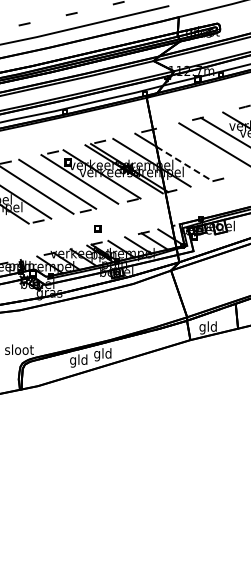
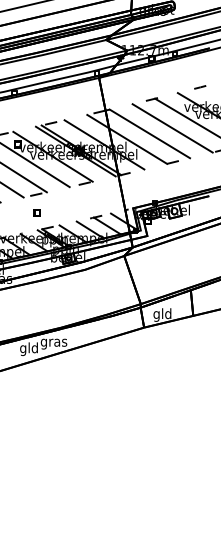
line: (195, 151) -> (149, 133), added
line: (184, 164) -> (138, 146), dashed -> solid
part: (97, 228) -> (37, 212), moved
text: (102, 354) -> (53, 342), gld -> gras

